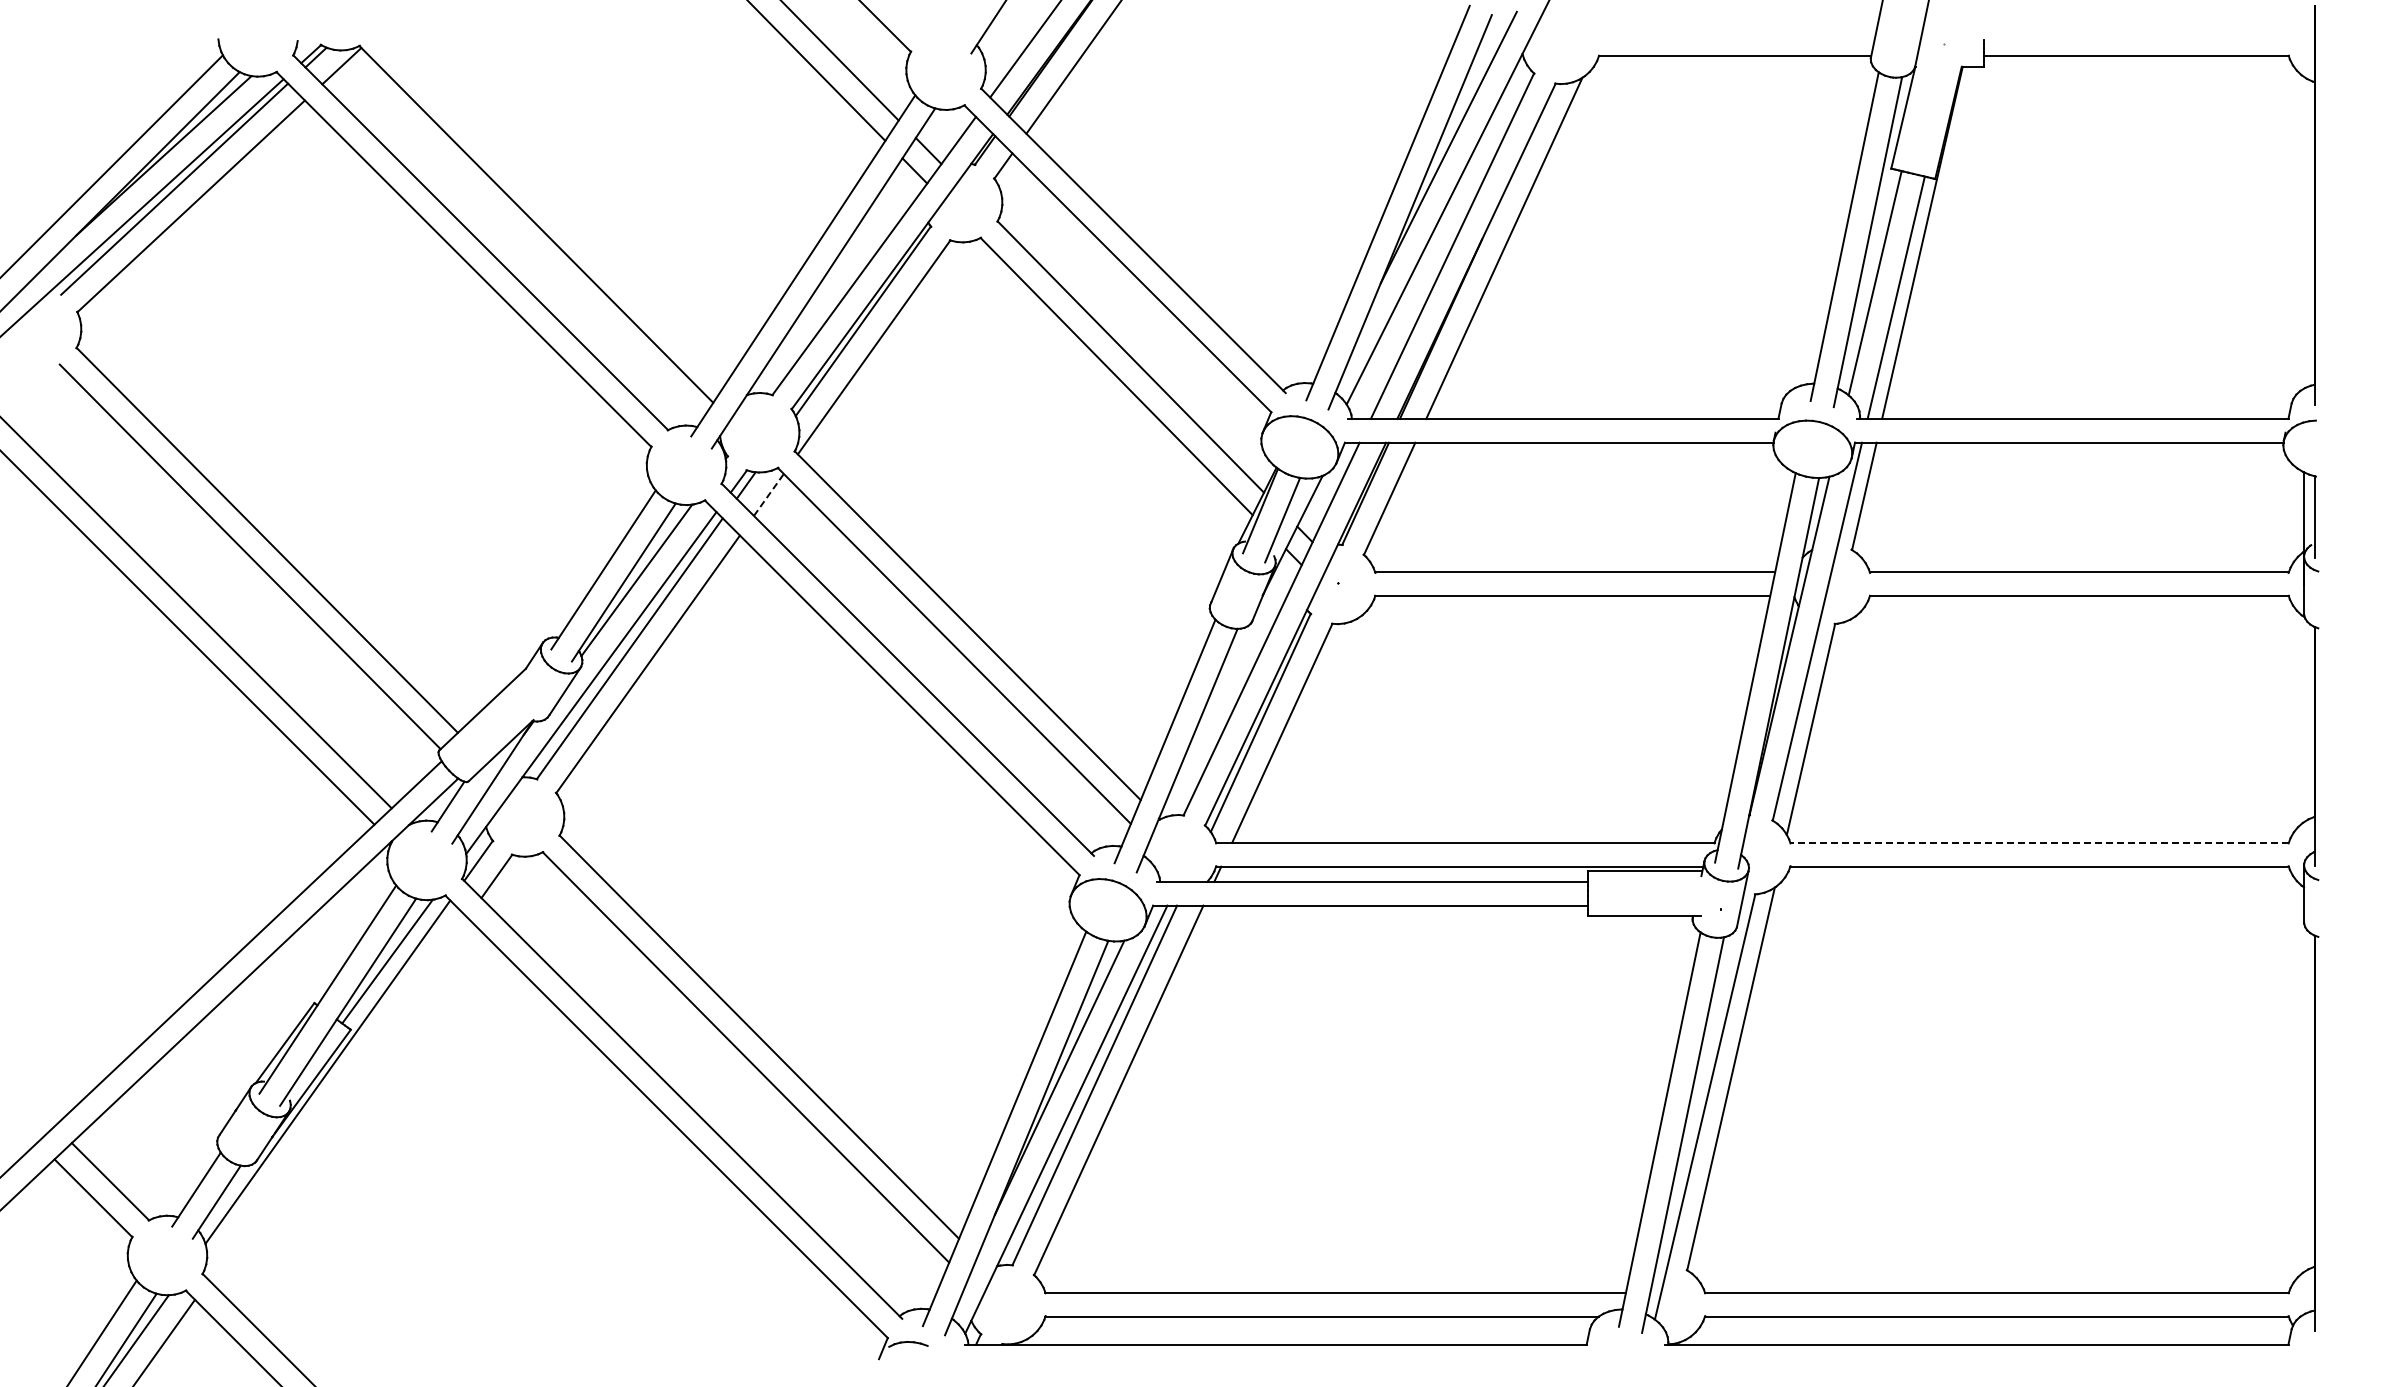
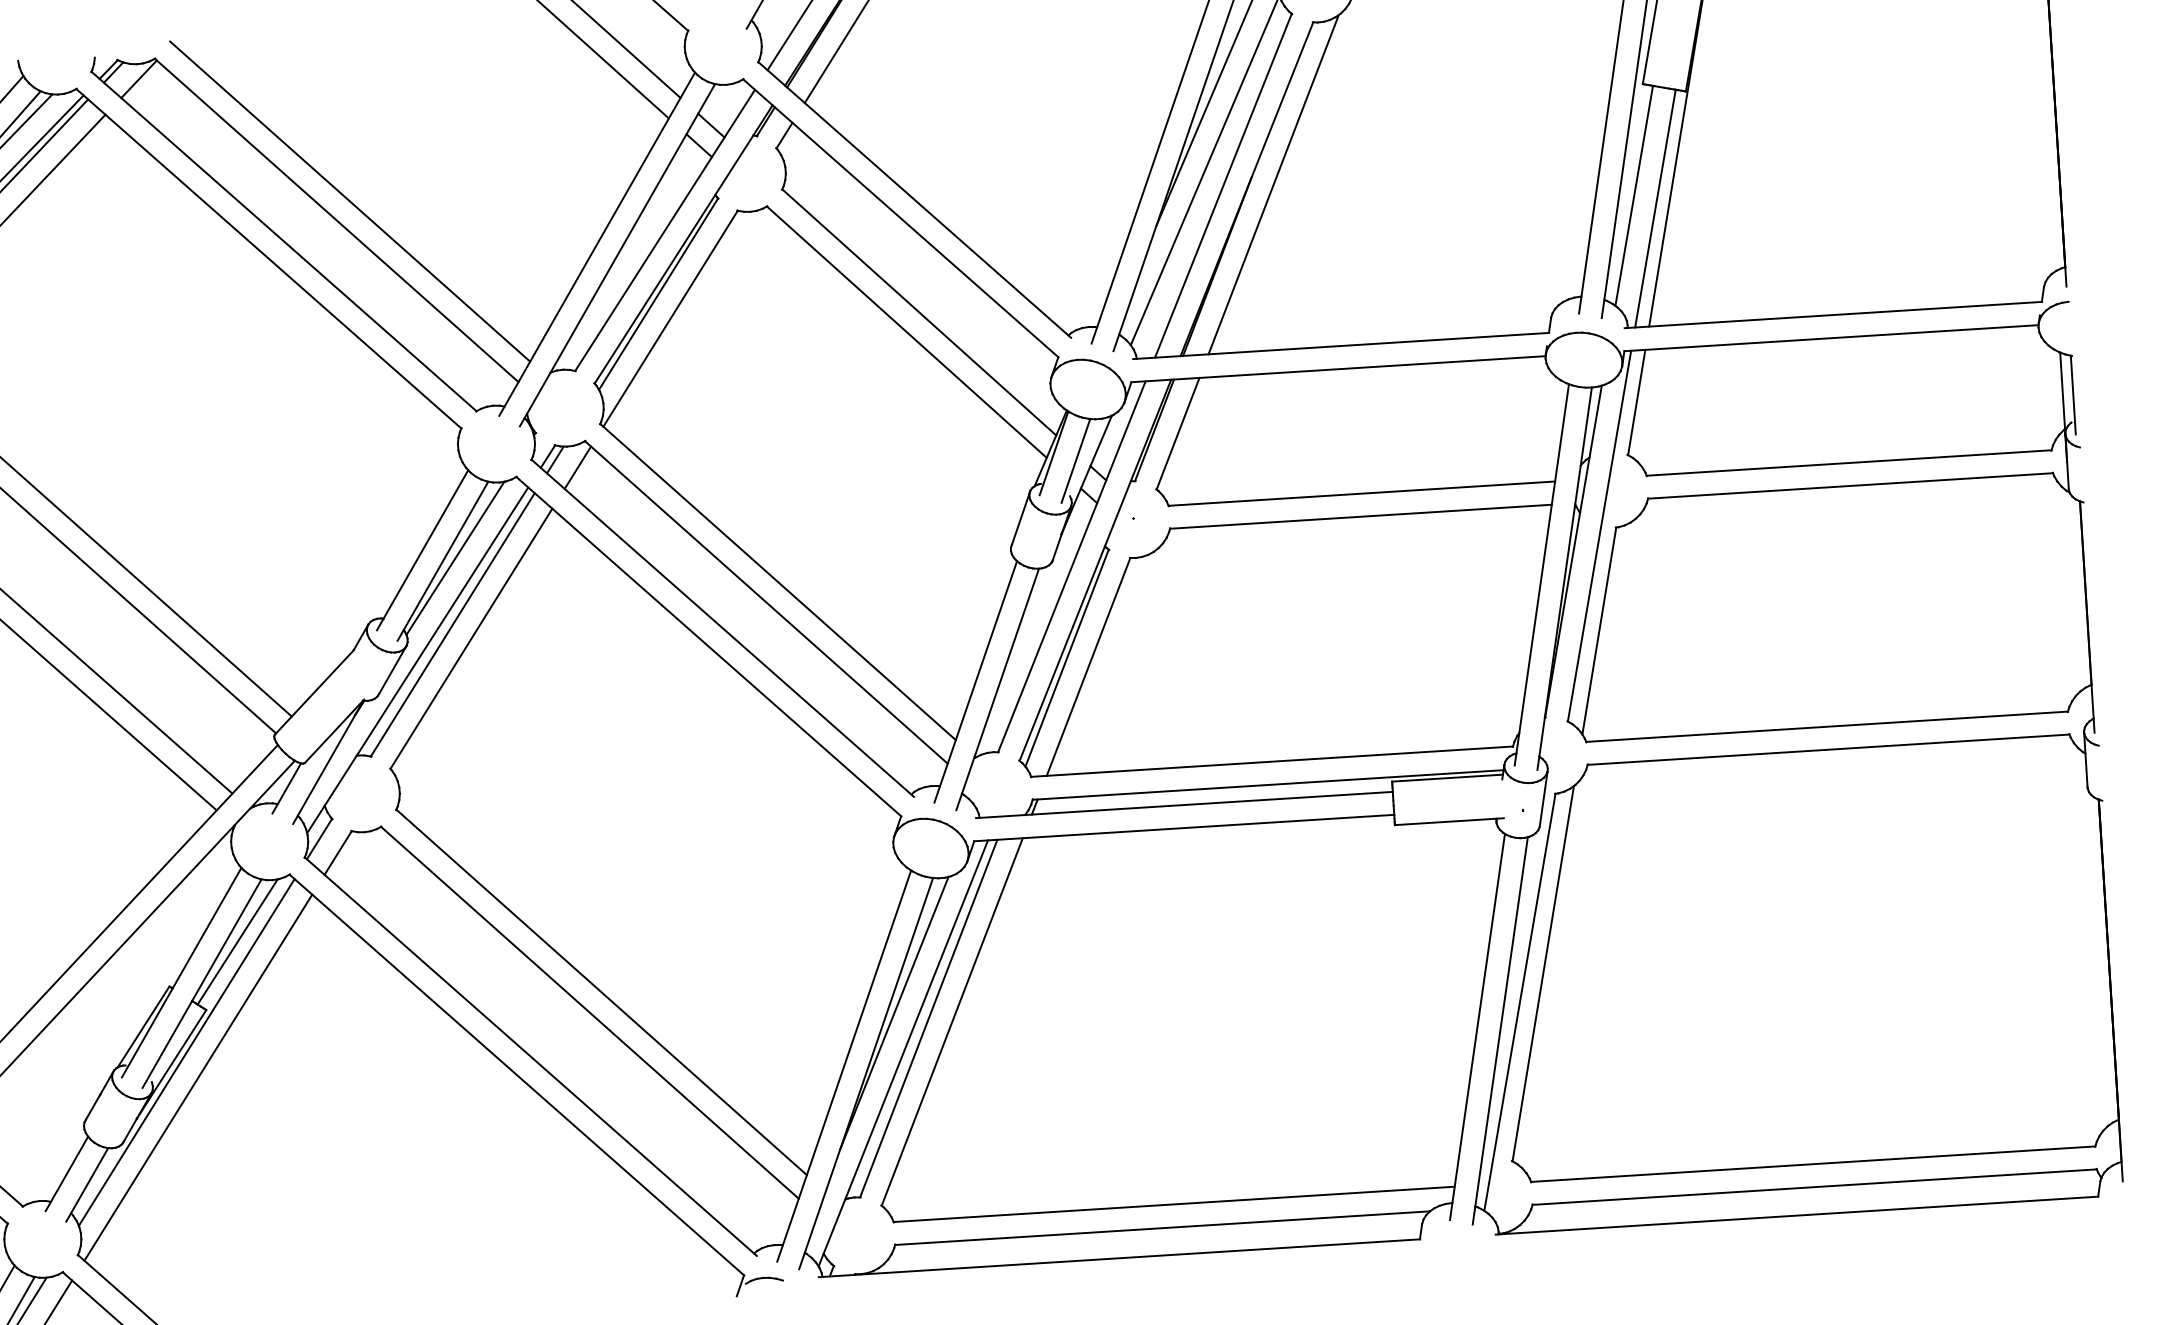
line: (551, 205) -> (350, 201), added
line: (768, 494) -> (577, 467), dashed -> solid
line: (2039, 842) -> (1827, 726), dashed -> solid
line: (337, 1098) -> (197, 1077), added

